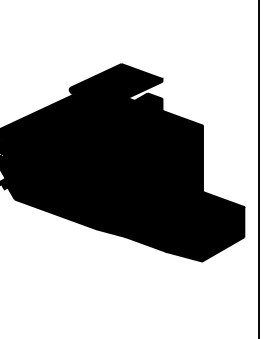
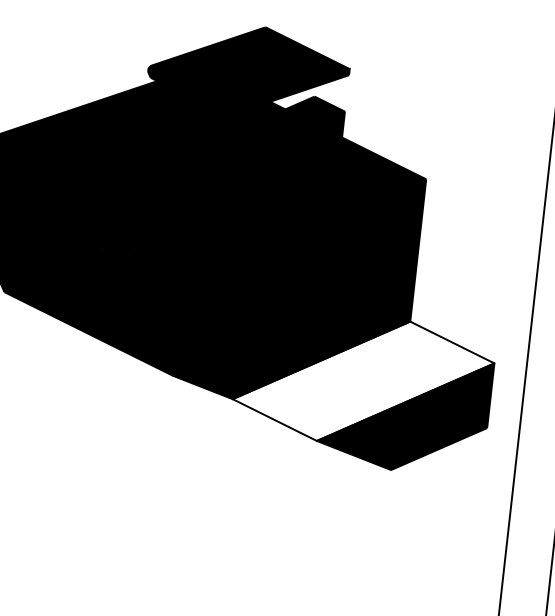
fill: (184, 221) -> (362, 379), removed

